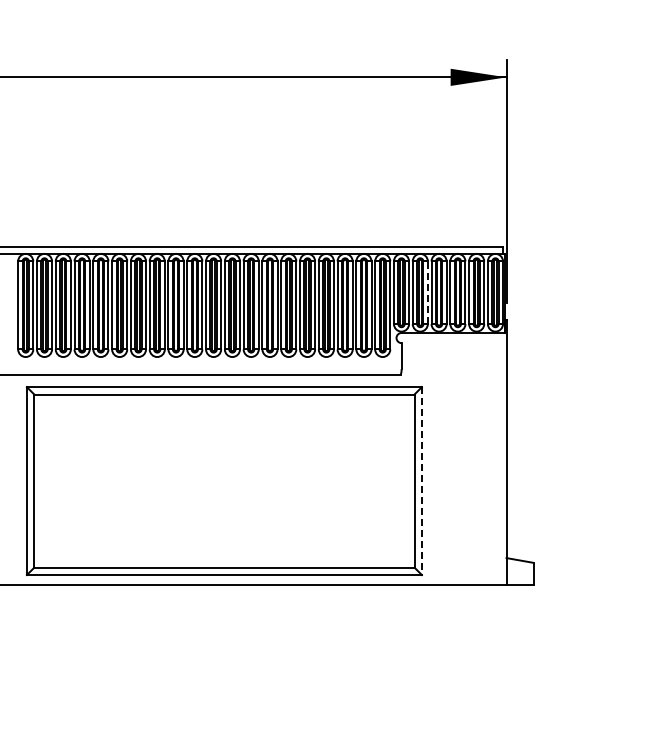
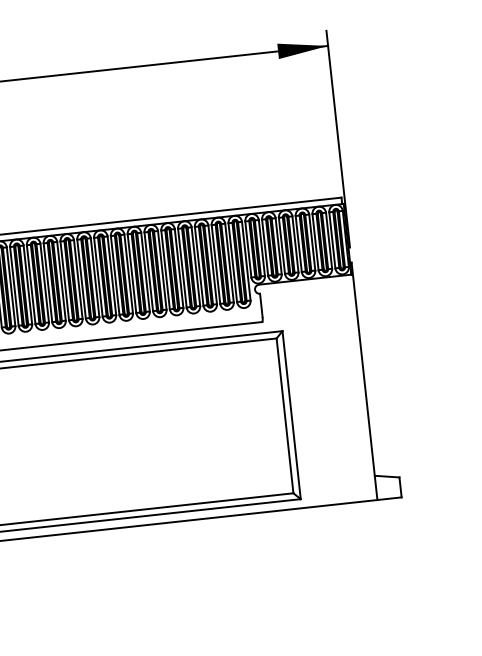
line: (427, 292) -> (278, 246), dashed -> solid
line: (421, 481) -> (291, 415), dashed -> solid

